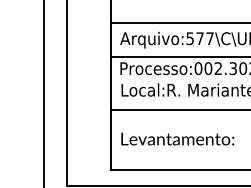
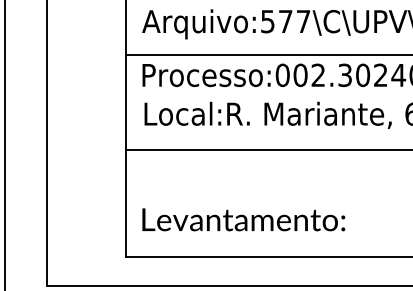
text: (177, 138) -> (243, 218), moved

